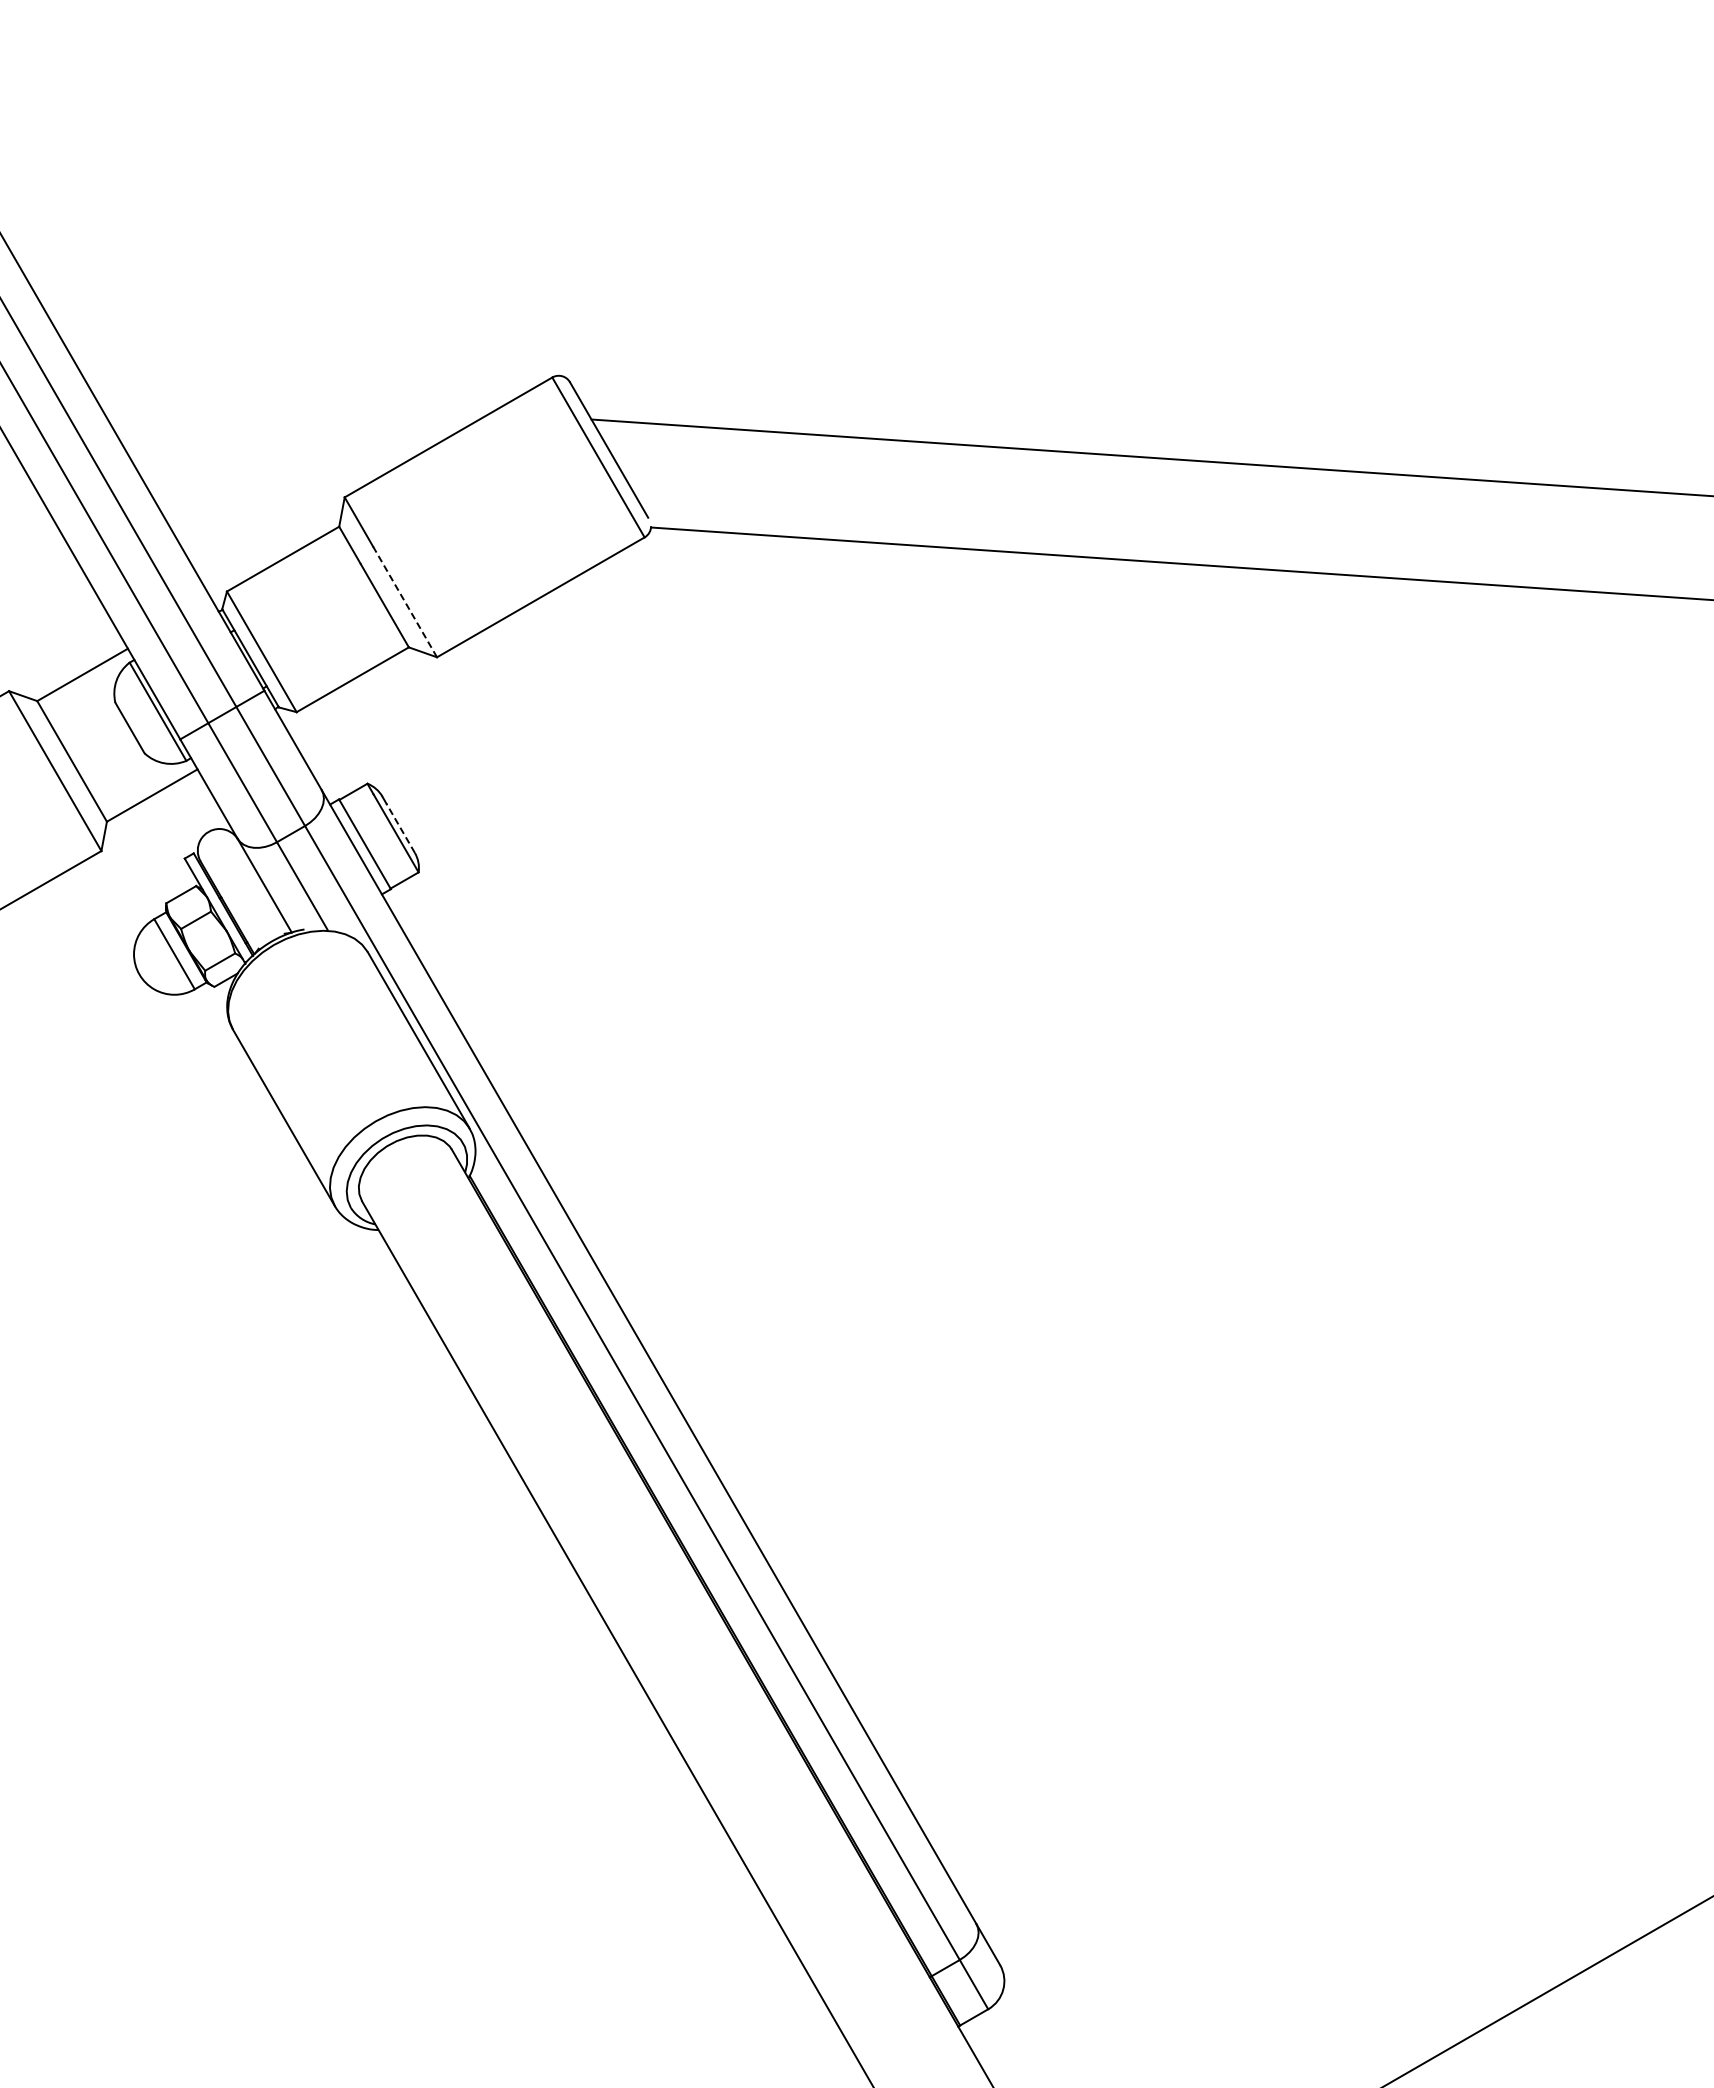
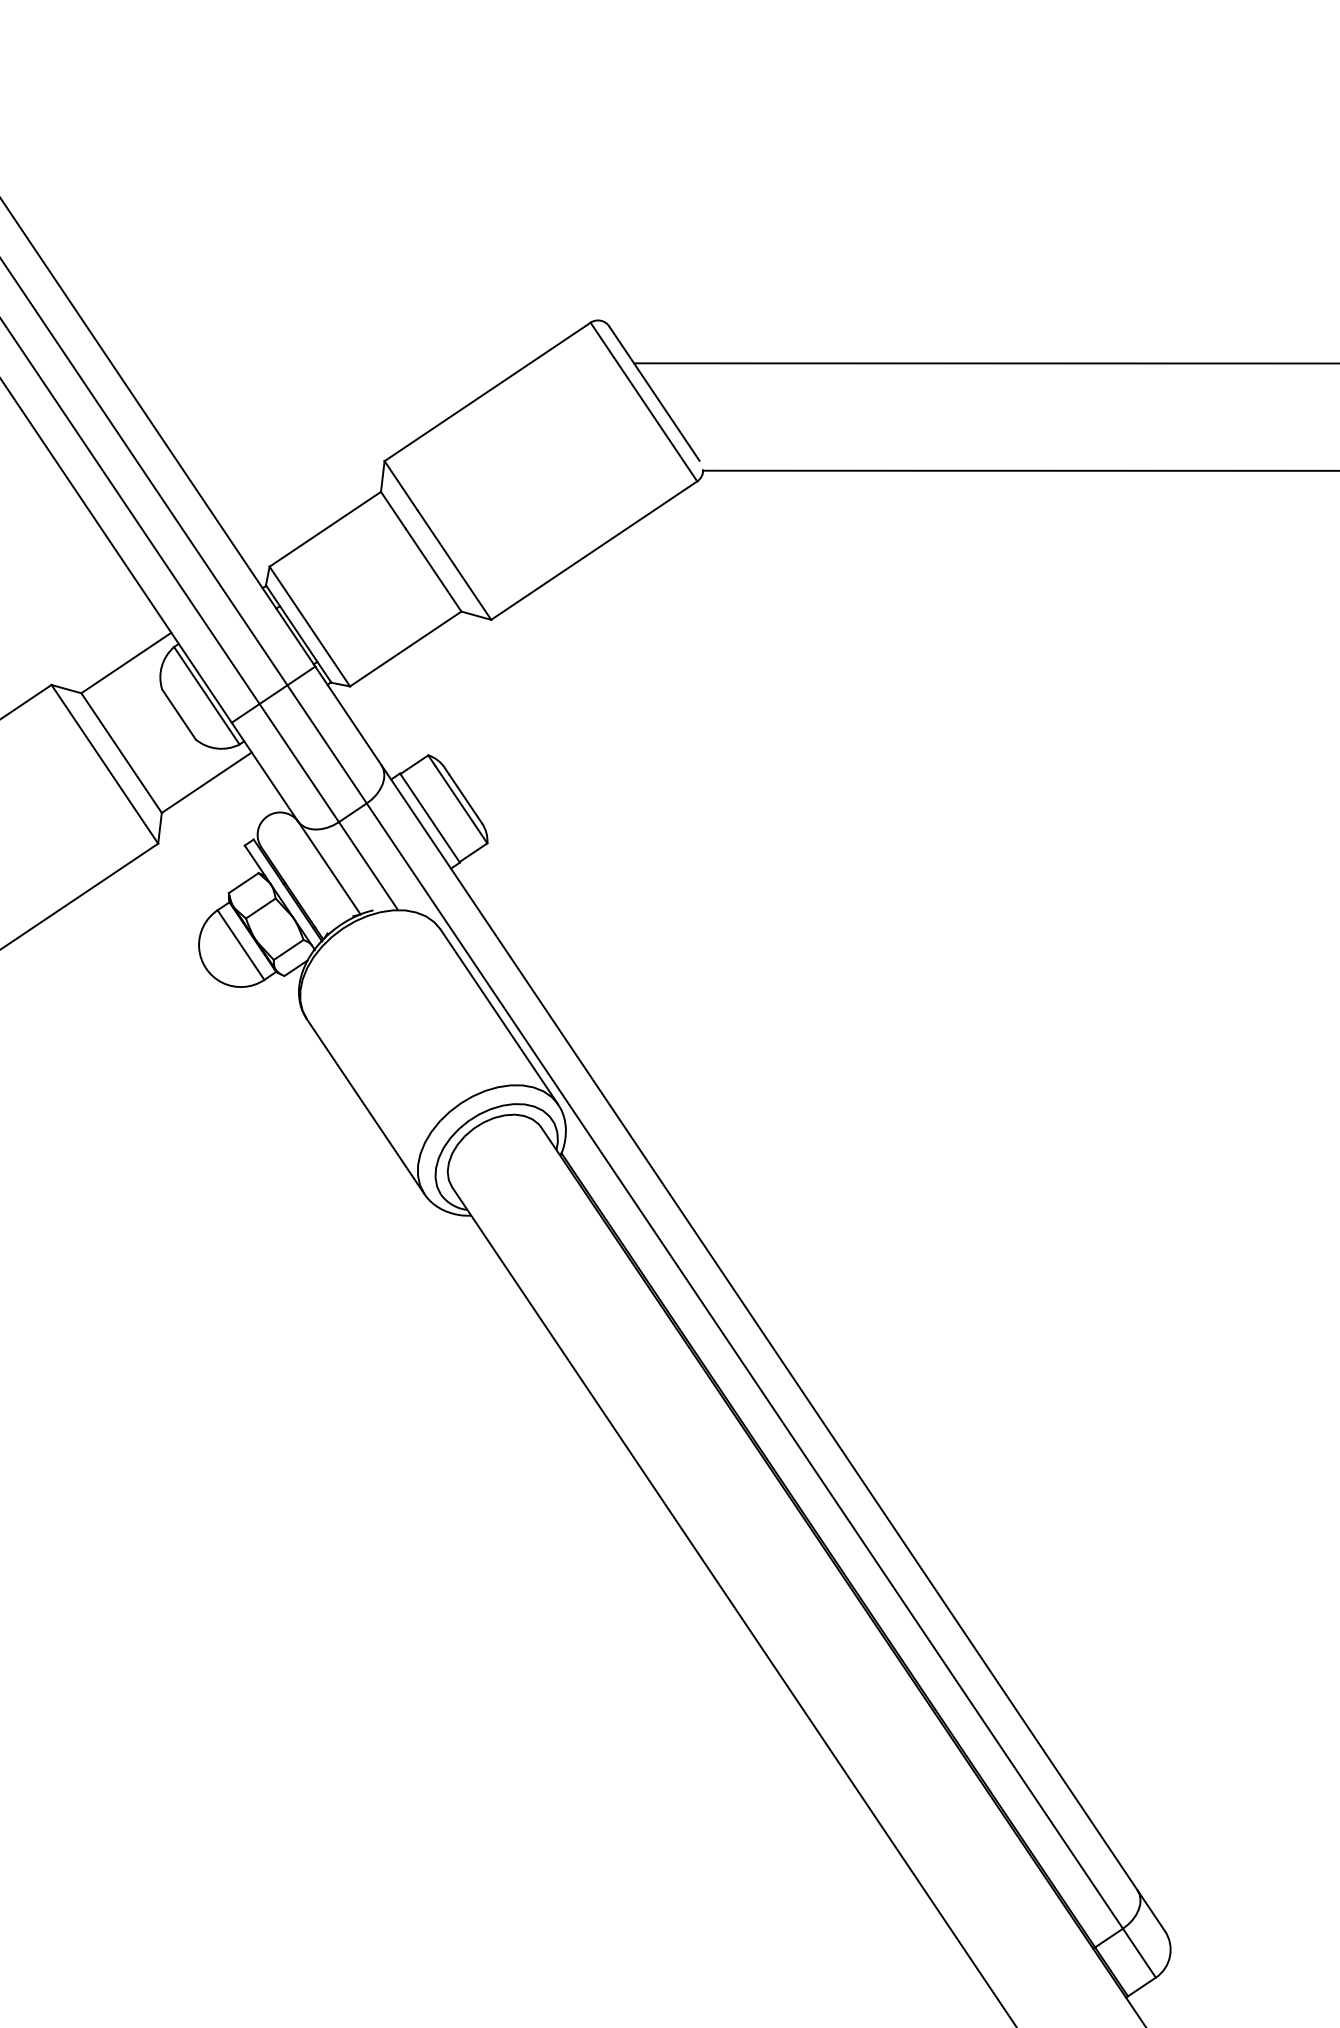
line: (405, 602) -> (454, 565), dashed -> solid
line: (400, 828) -> (465, 799), dashed -> solid

